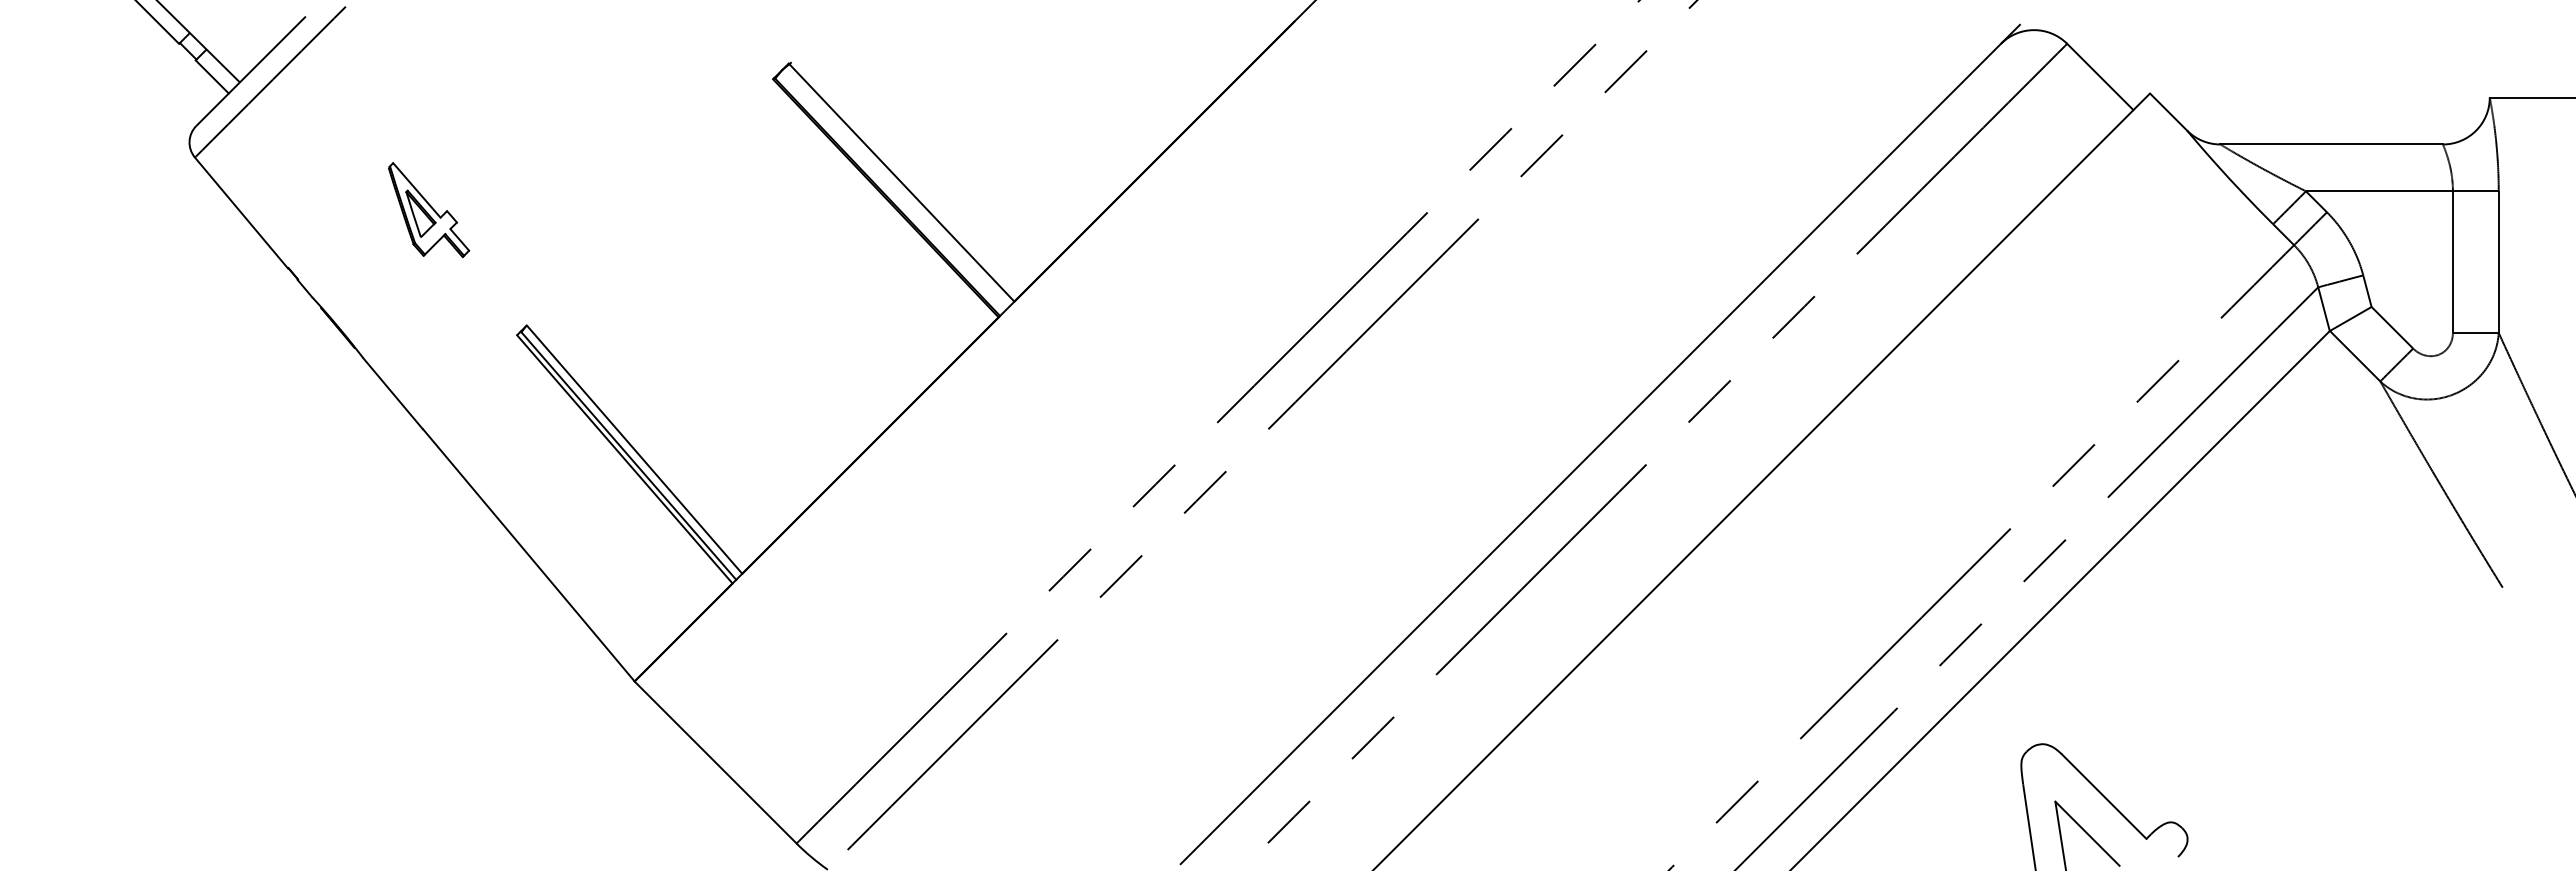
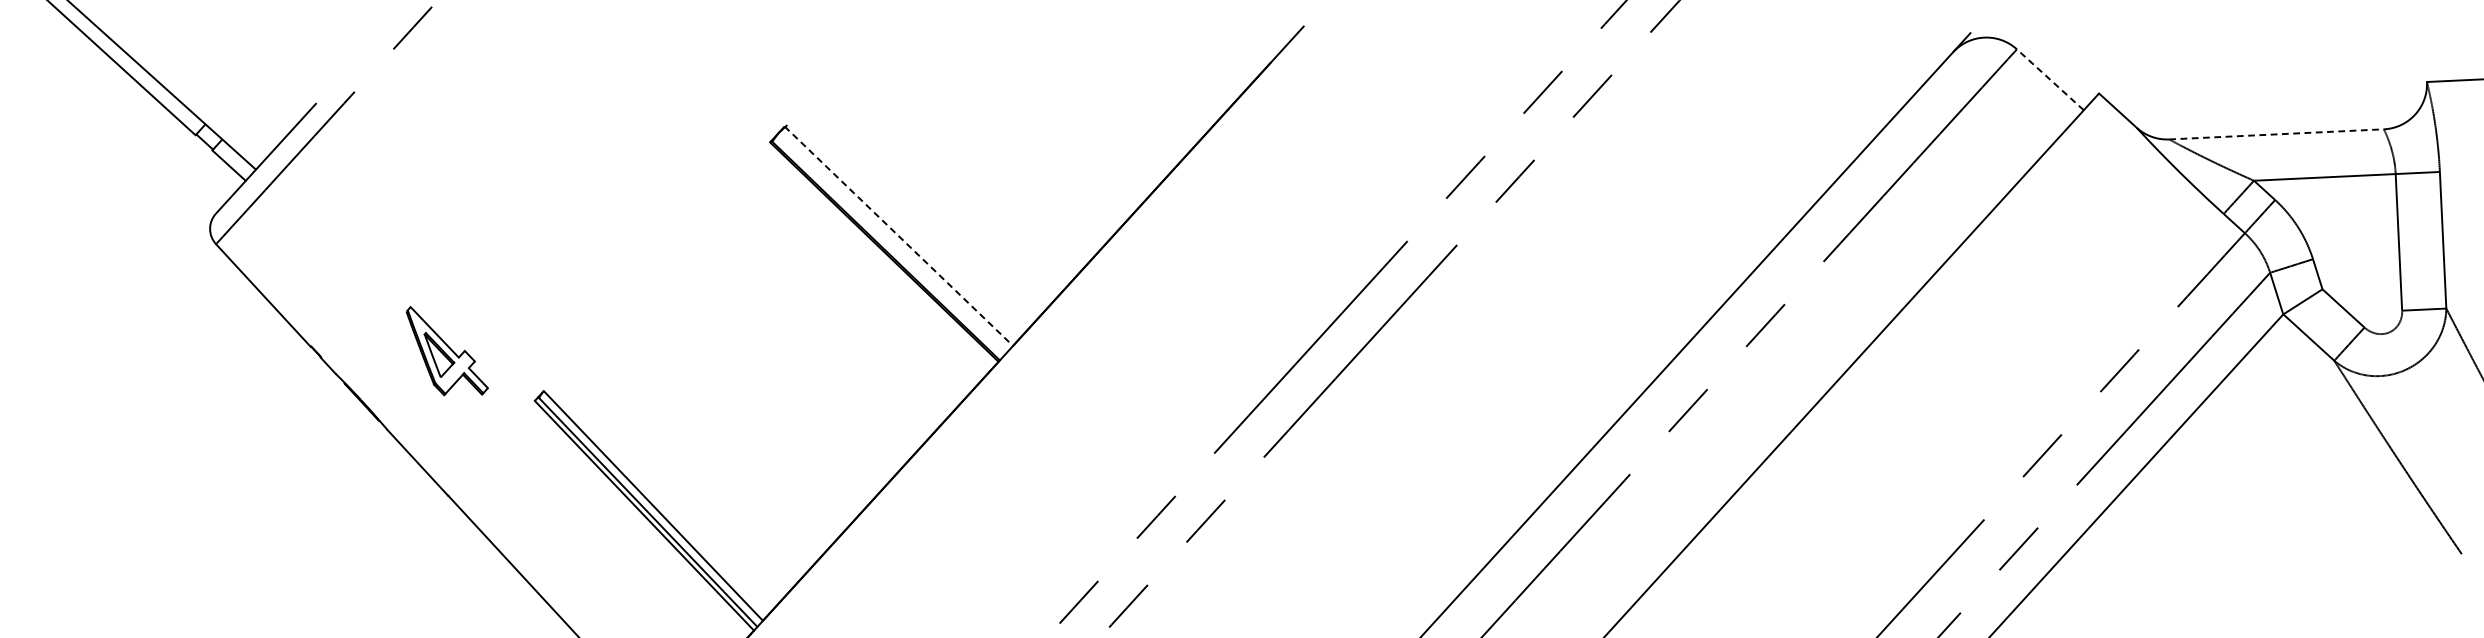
line: (2100, 76) -> (2050, 79), solid -> dashed
line: (2332, 144) -> (2277, 134), solid -> dashed
line: (901, 182) -> (898, 236), solid -> dashed
part: (429, 210) -> (447, 351), moved

